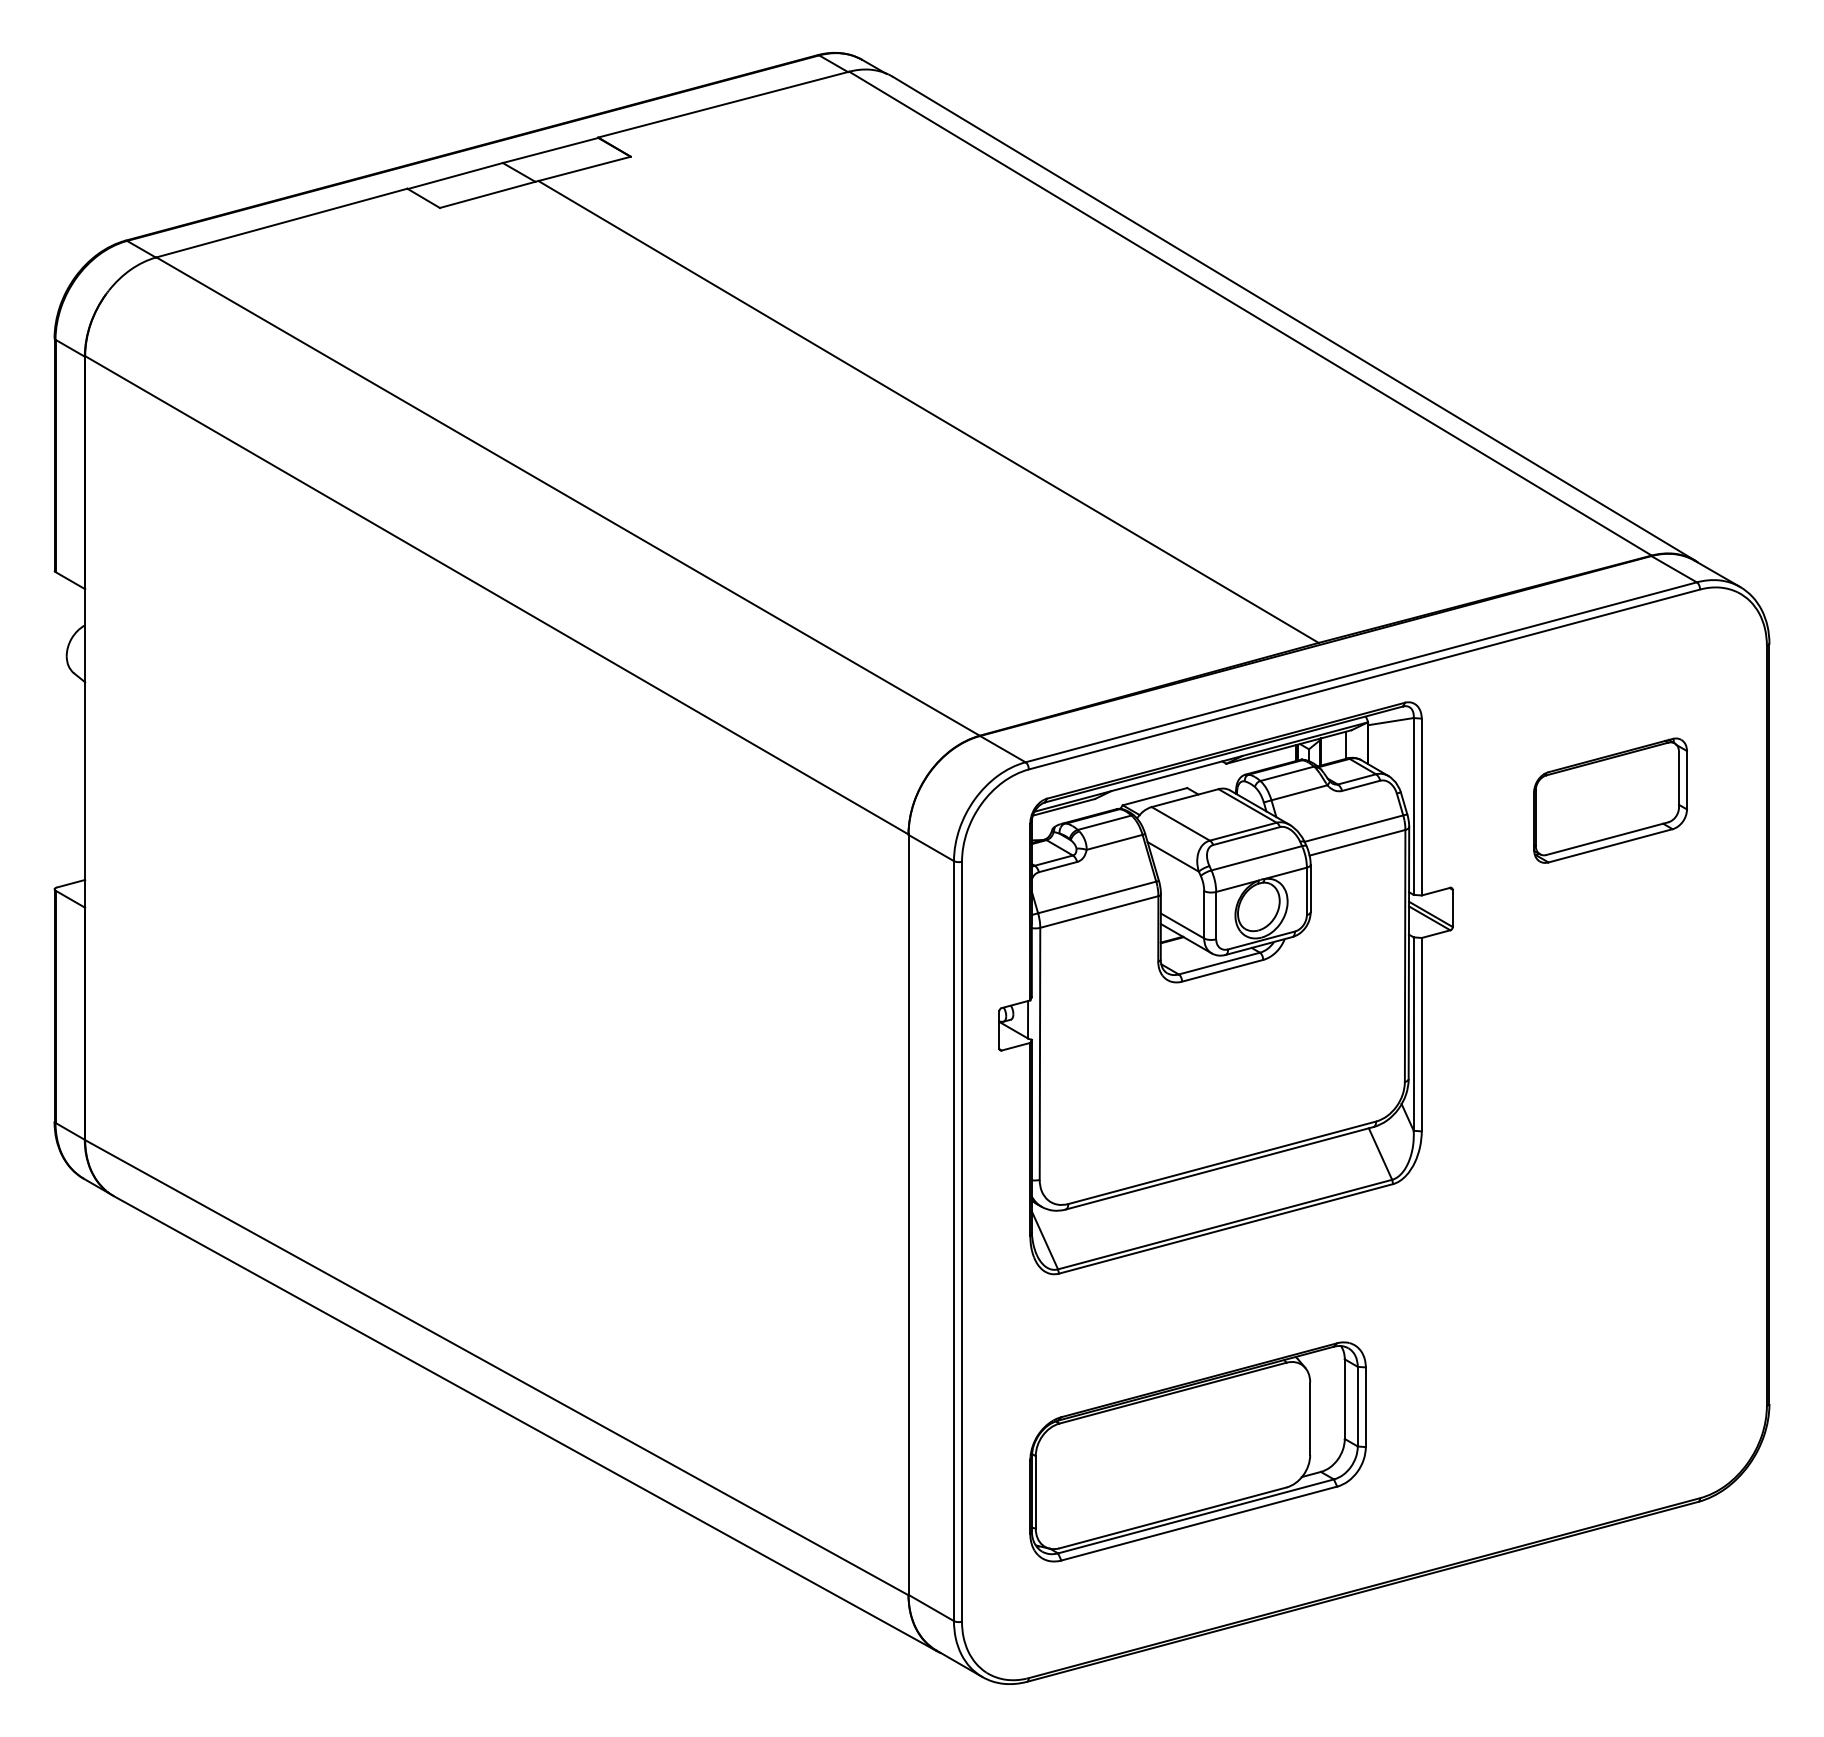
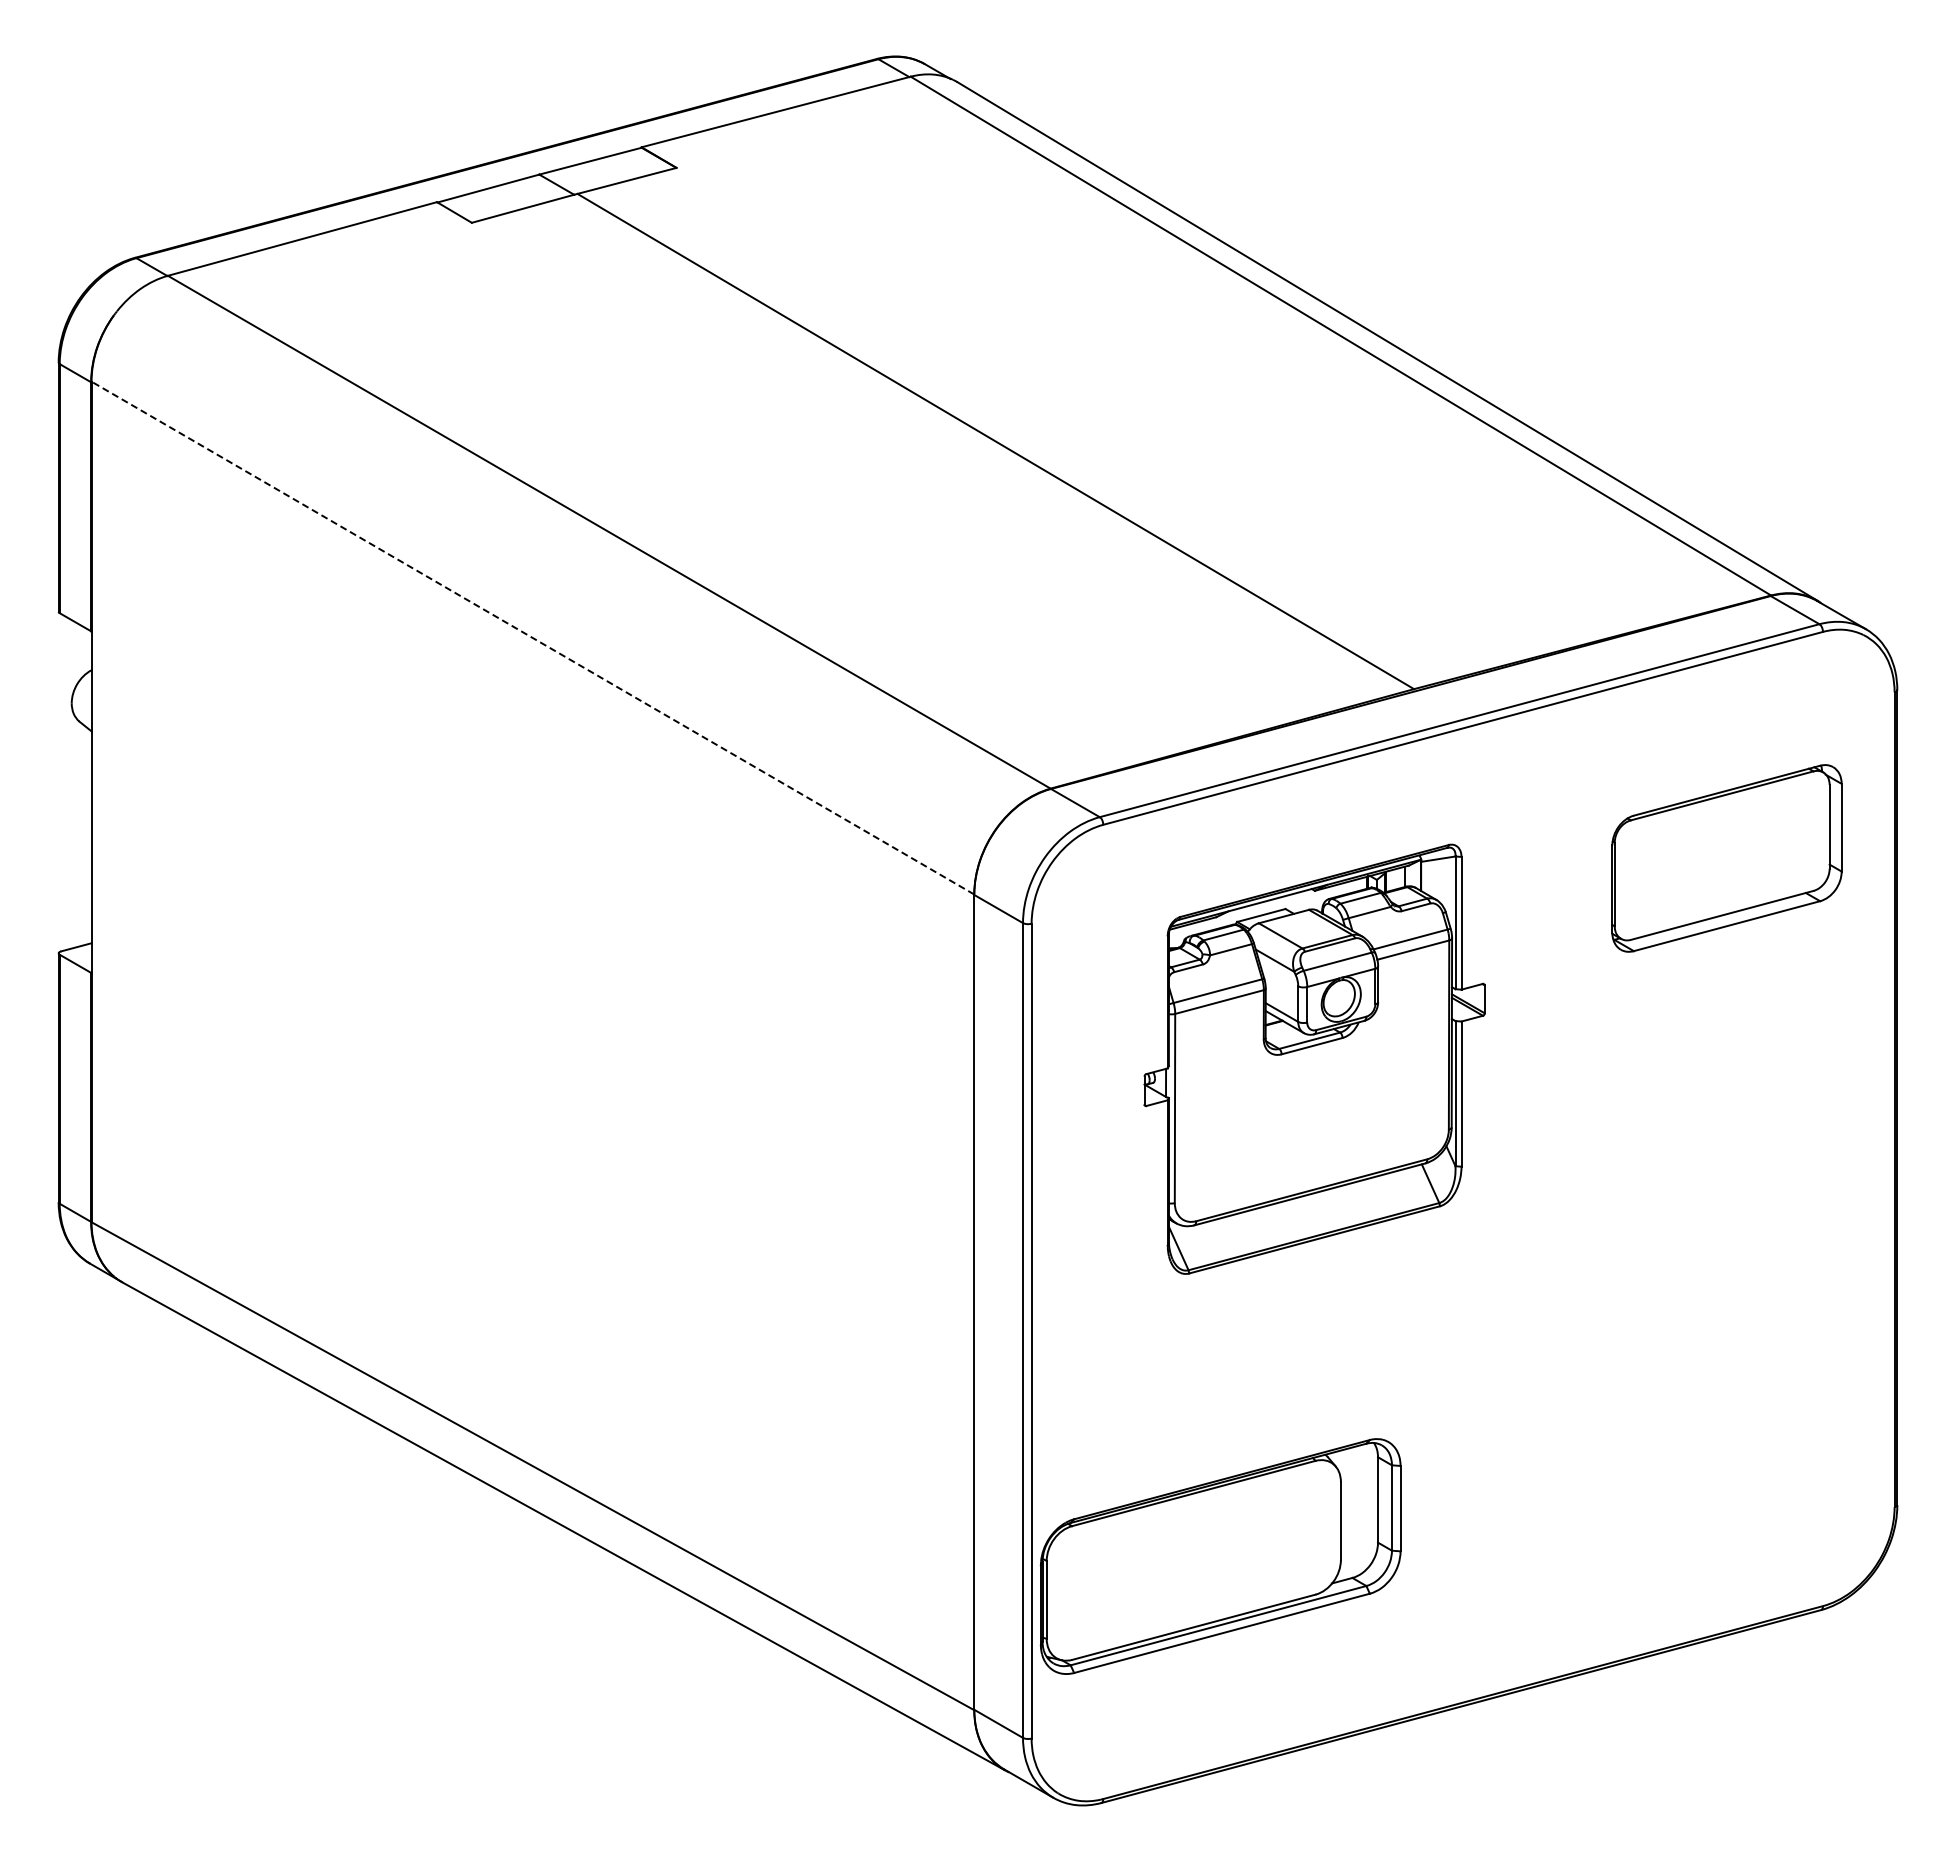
line: (496, 594) -> (532, 637), solid -> dashed
part: (1610, 799) -> (1726, 857), size x1.4
part: (1225, 987) -> (1314, 1058), size x0.7
part: (1197, 1451) -> (1220, 1556), moved

